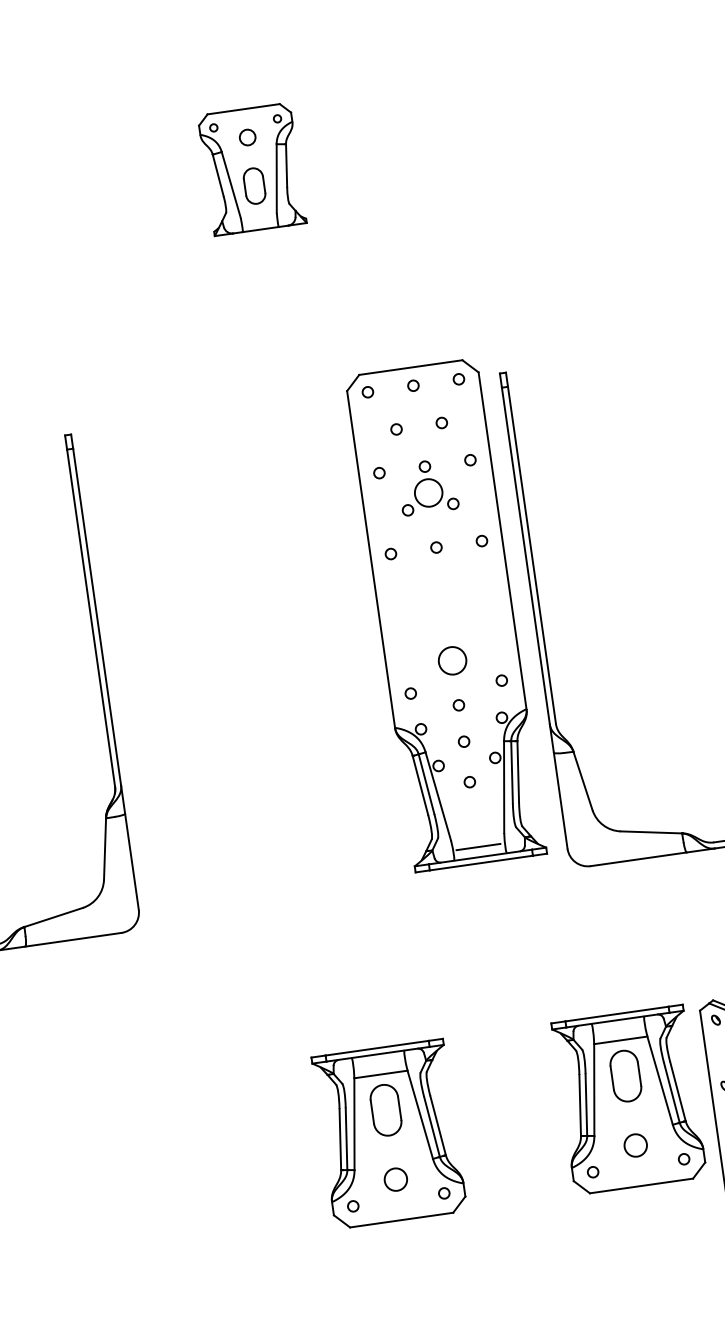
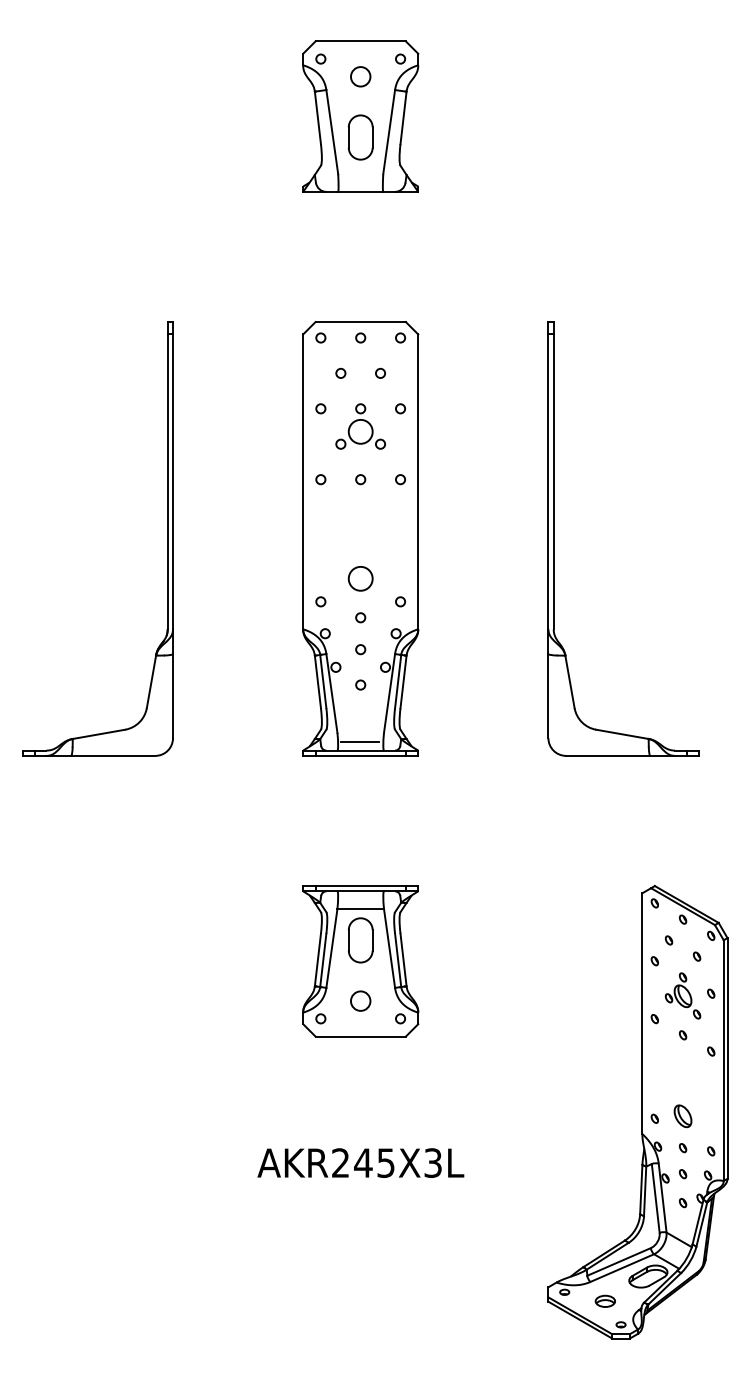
part: (251, 169) -> (360, 116), size x1.43
part: (445, 614) -> (360, 538), moved
part: (629, 1100) -> (570, 961), removed

